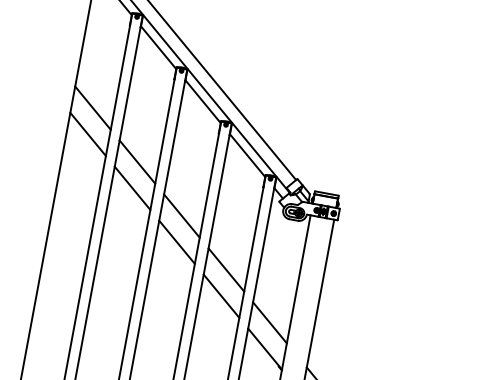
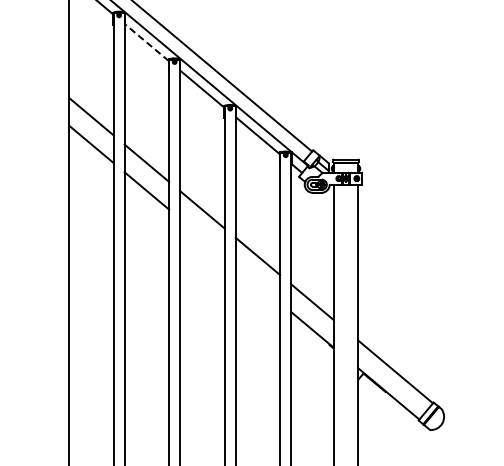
line: (158, 47) -> (146, 42), solid -> dashed
line: (177, 242) -> (202, 237), removed
line: (221, 295) -> (257, 283), removed

